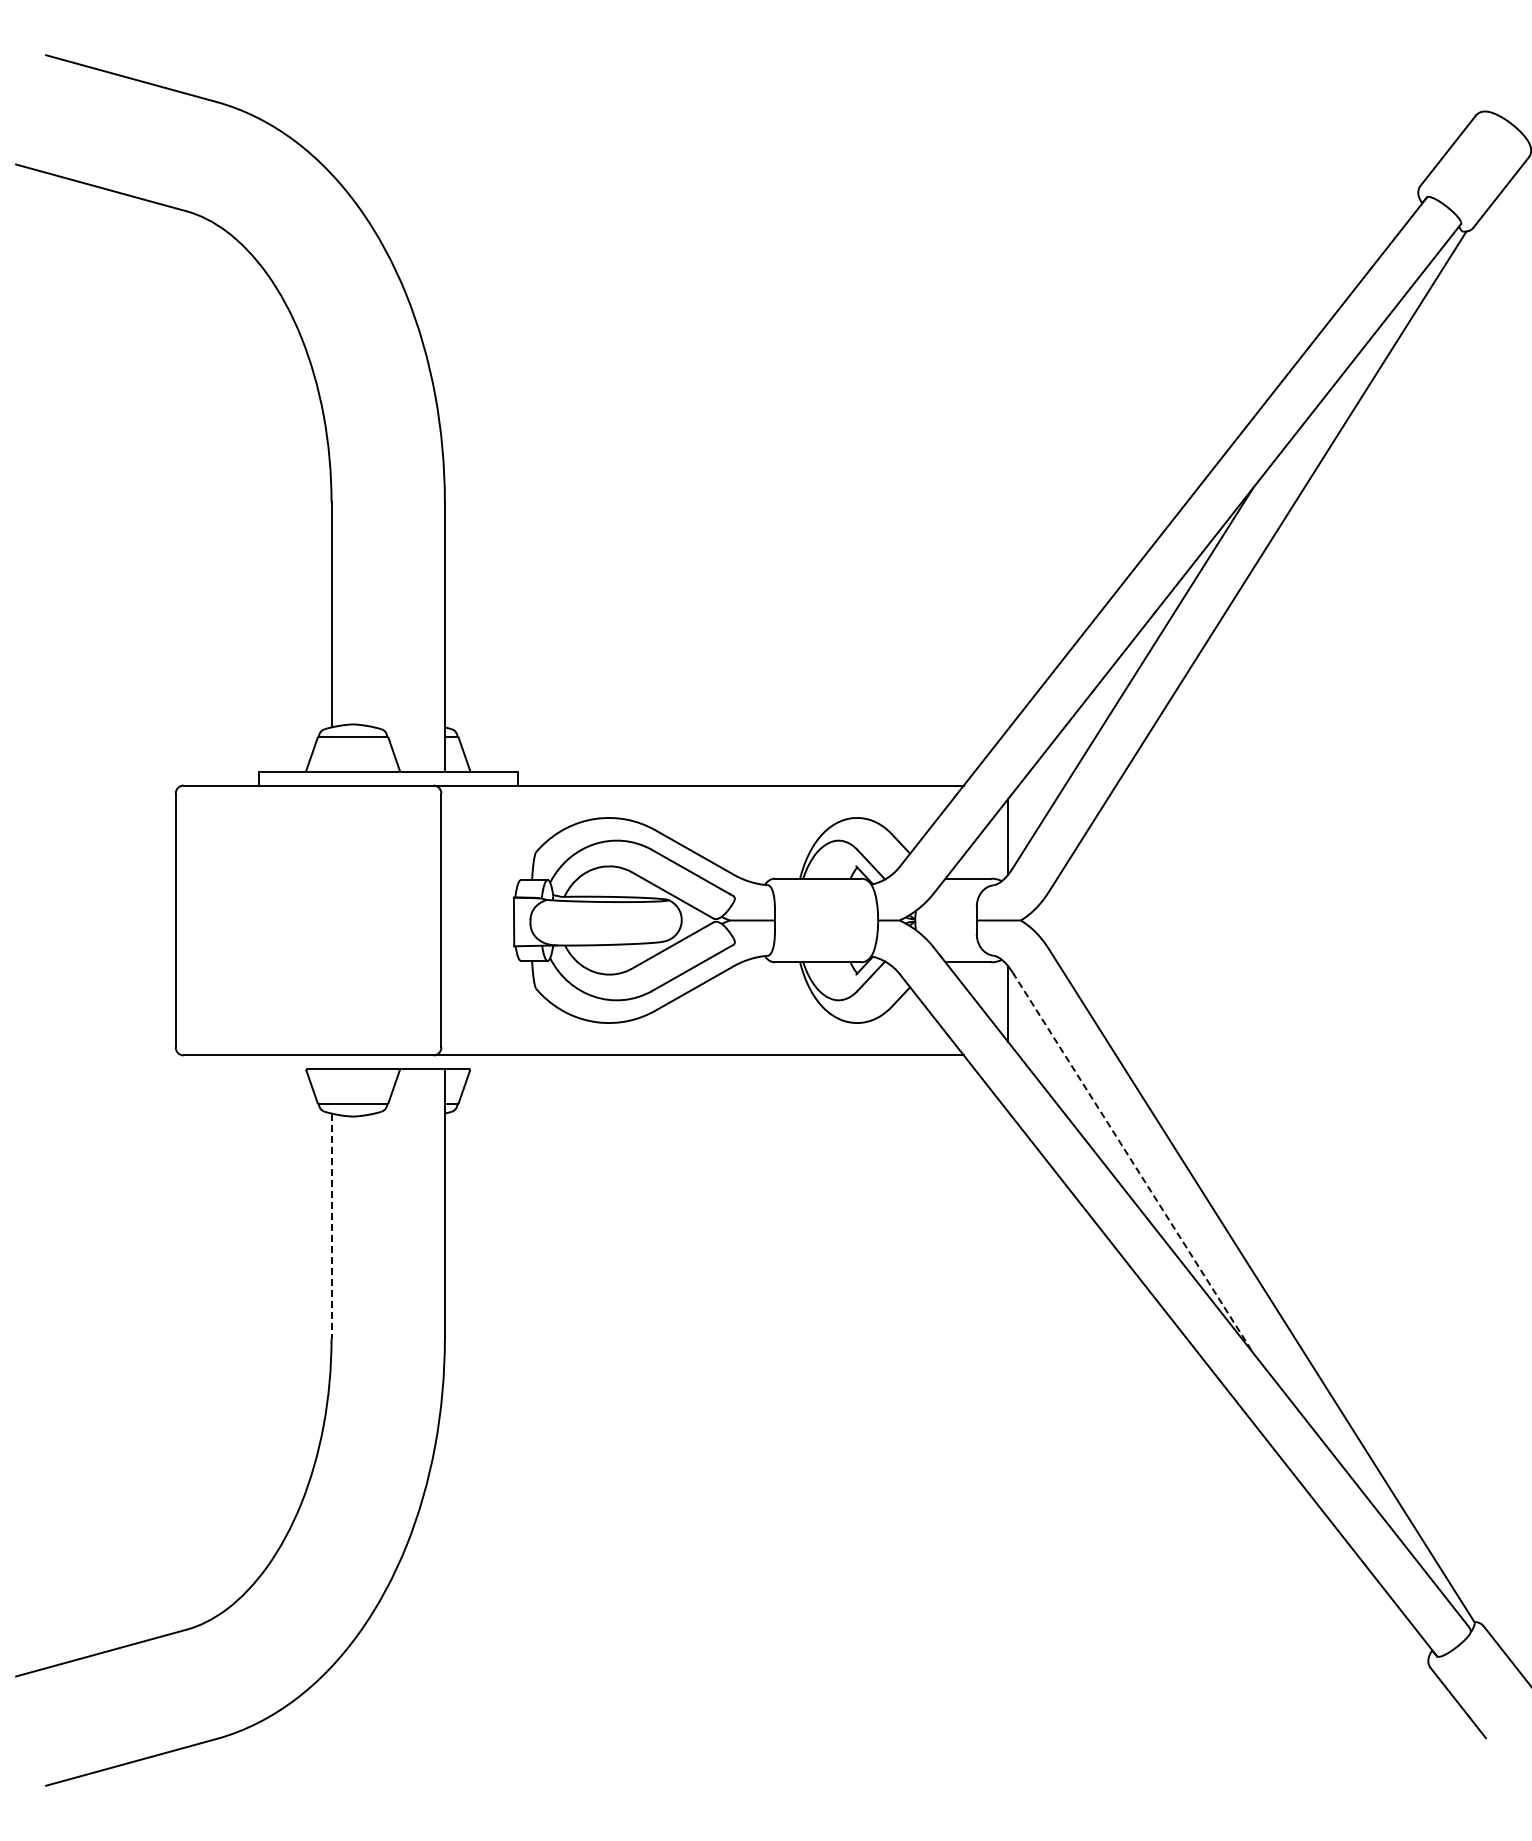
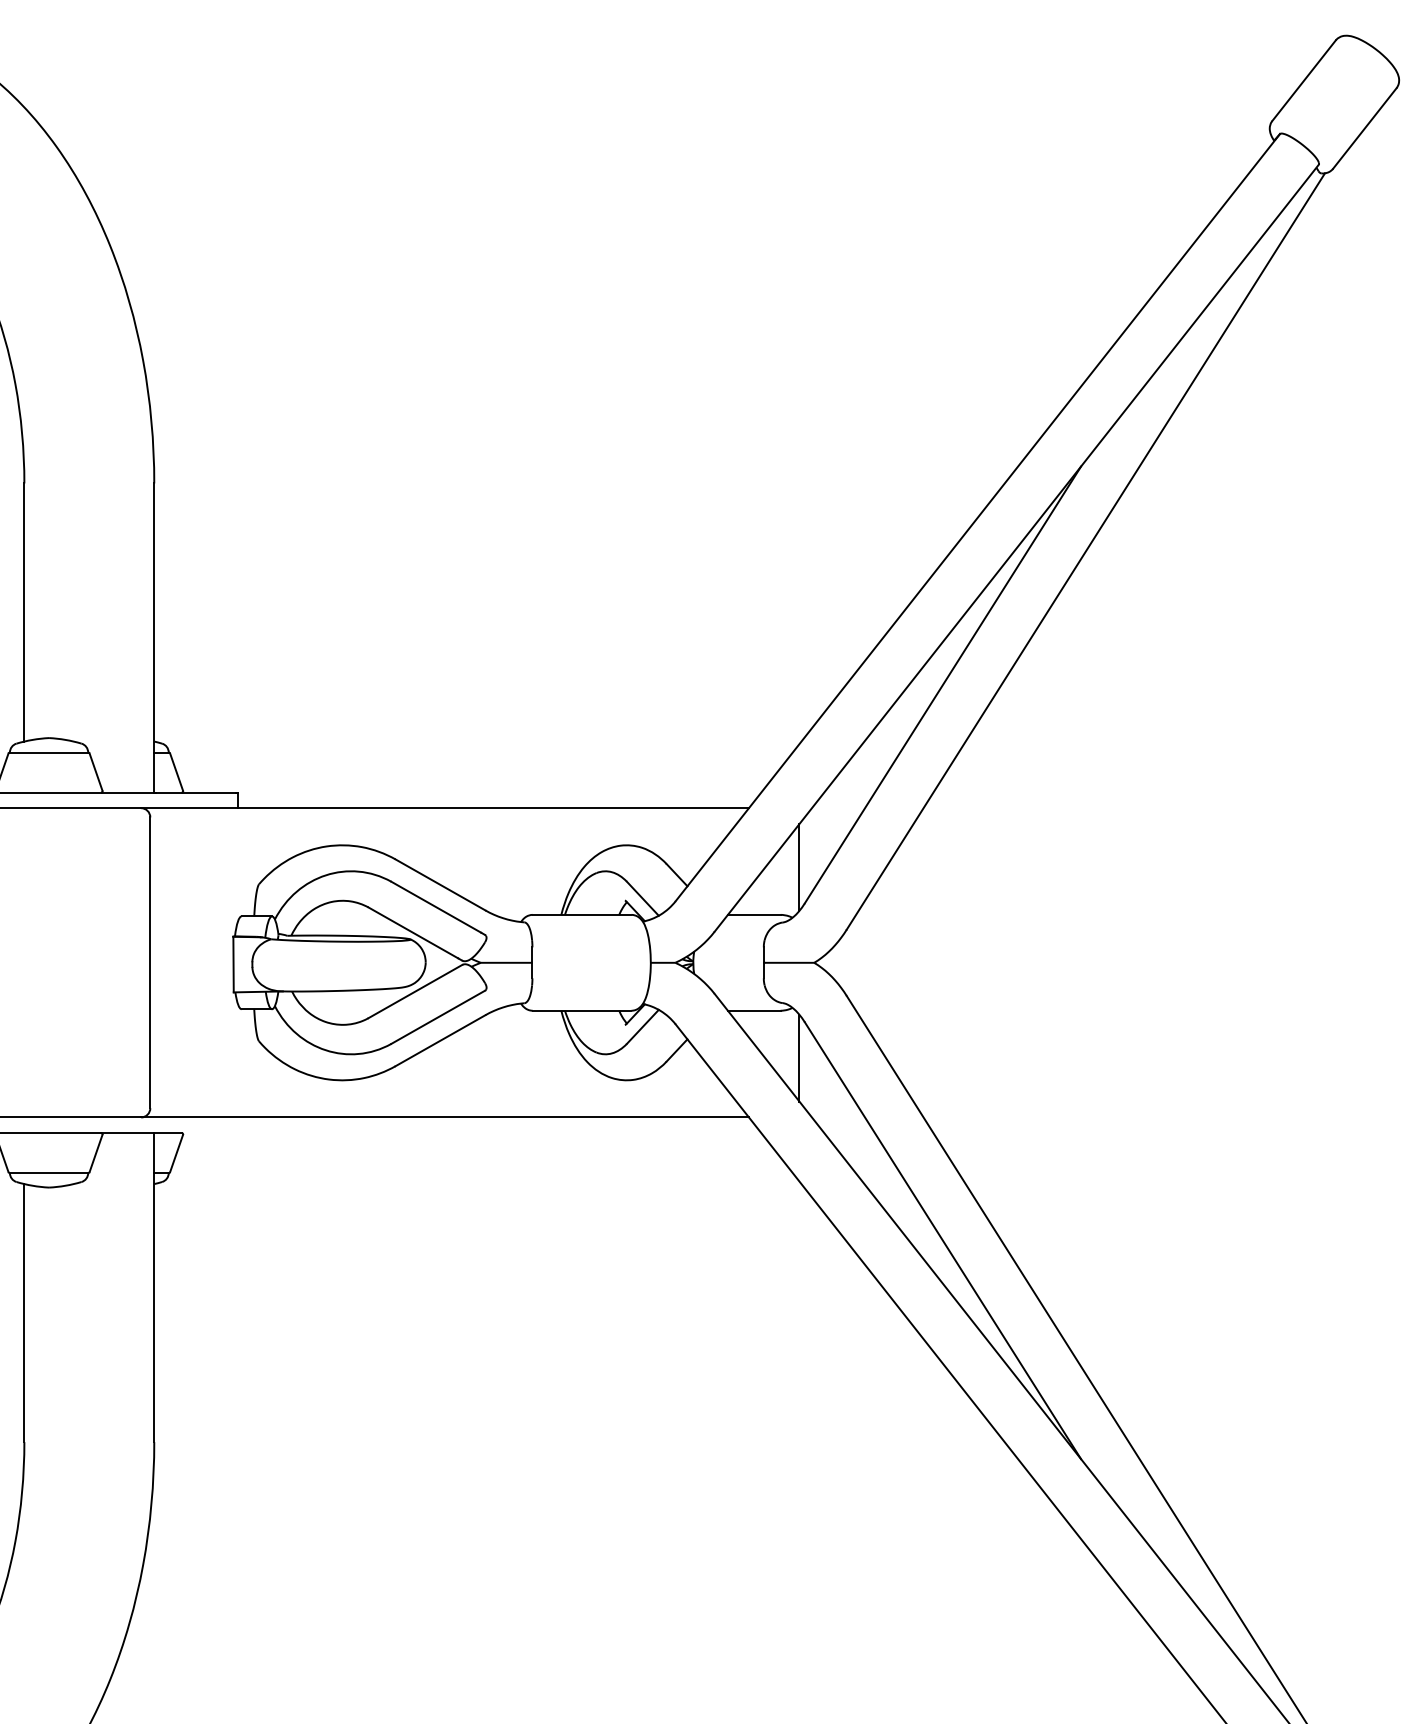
line: (1133, 1163) -> (943, 1241), dashed -> solid
line: (331, 1226) -> (24, 1313), dashed -> solid

